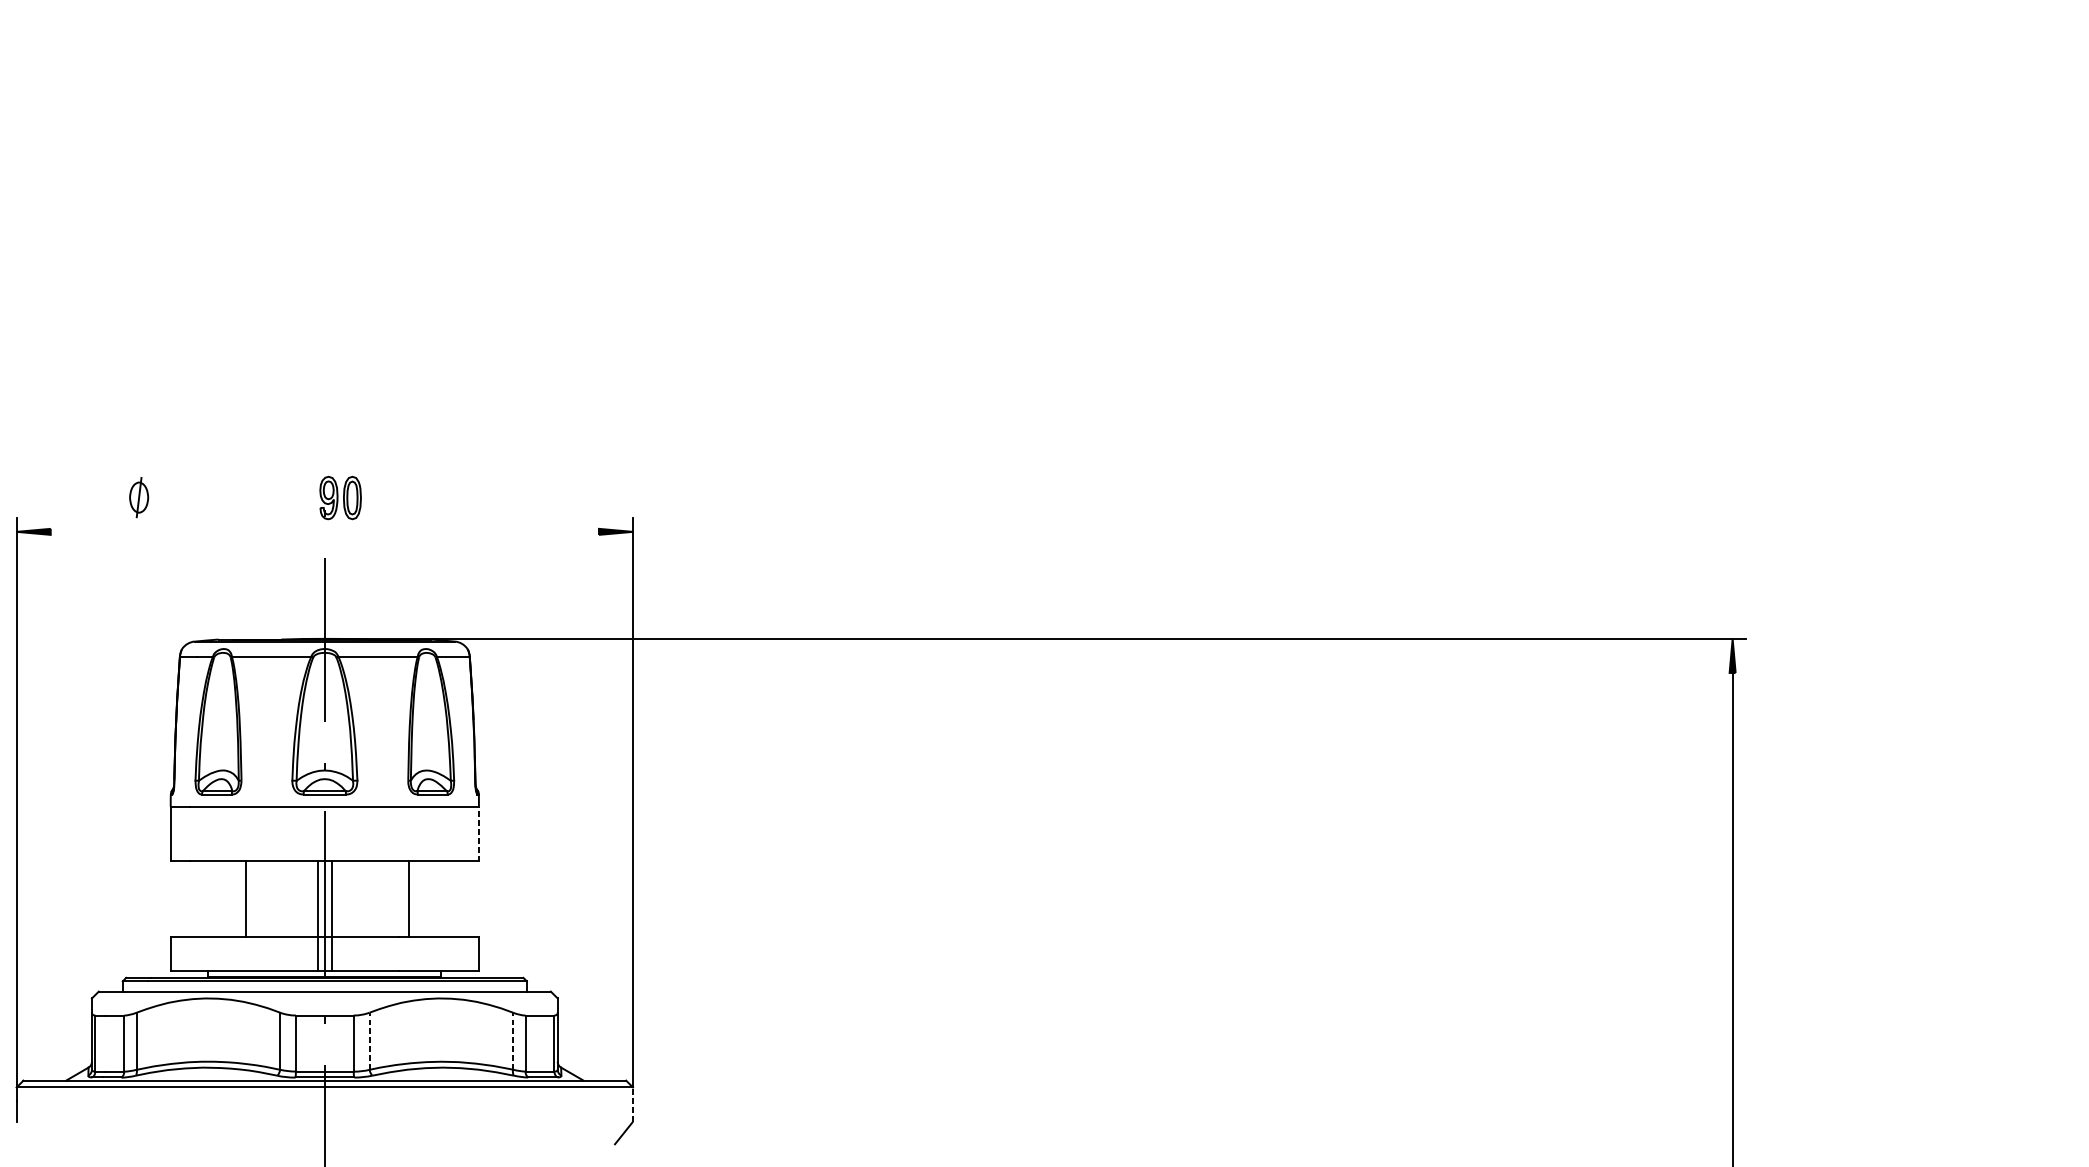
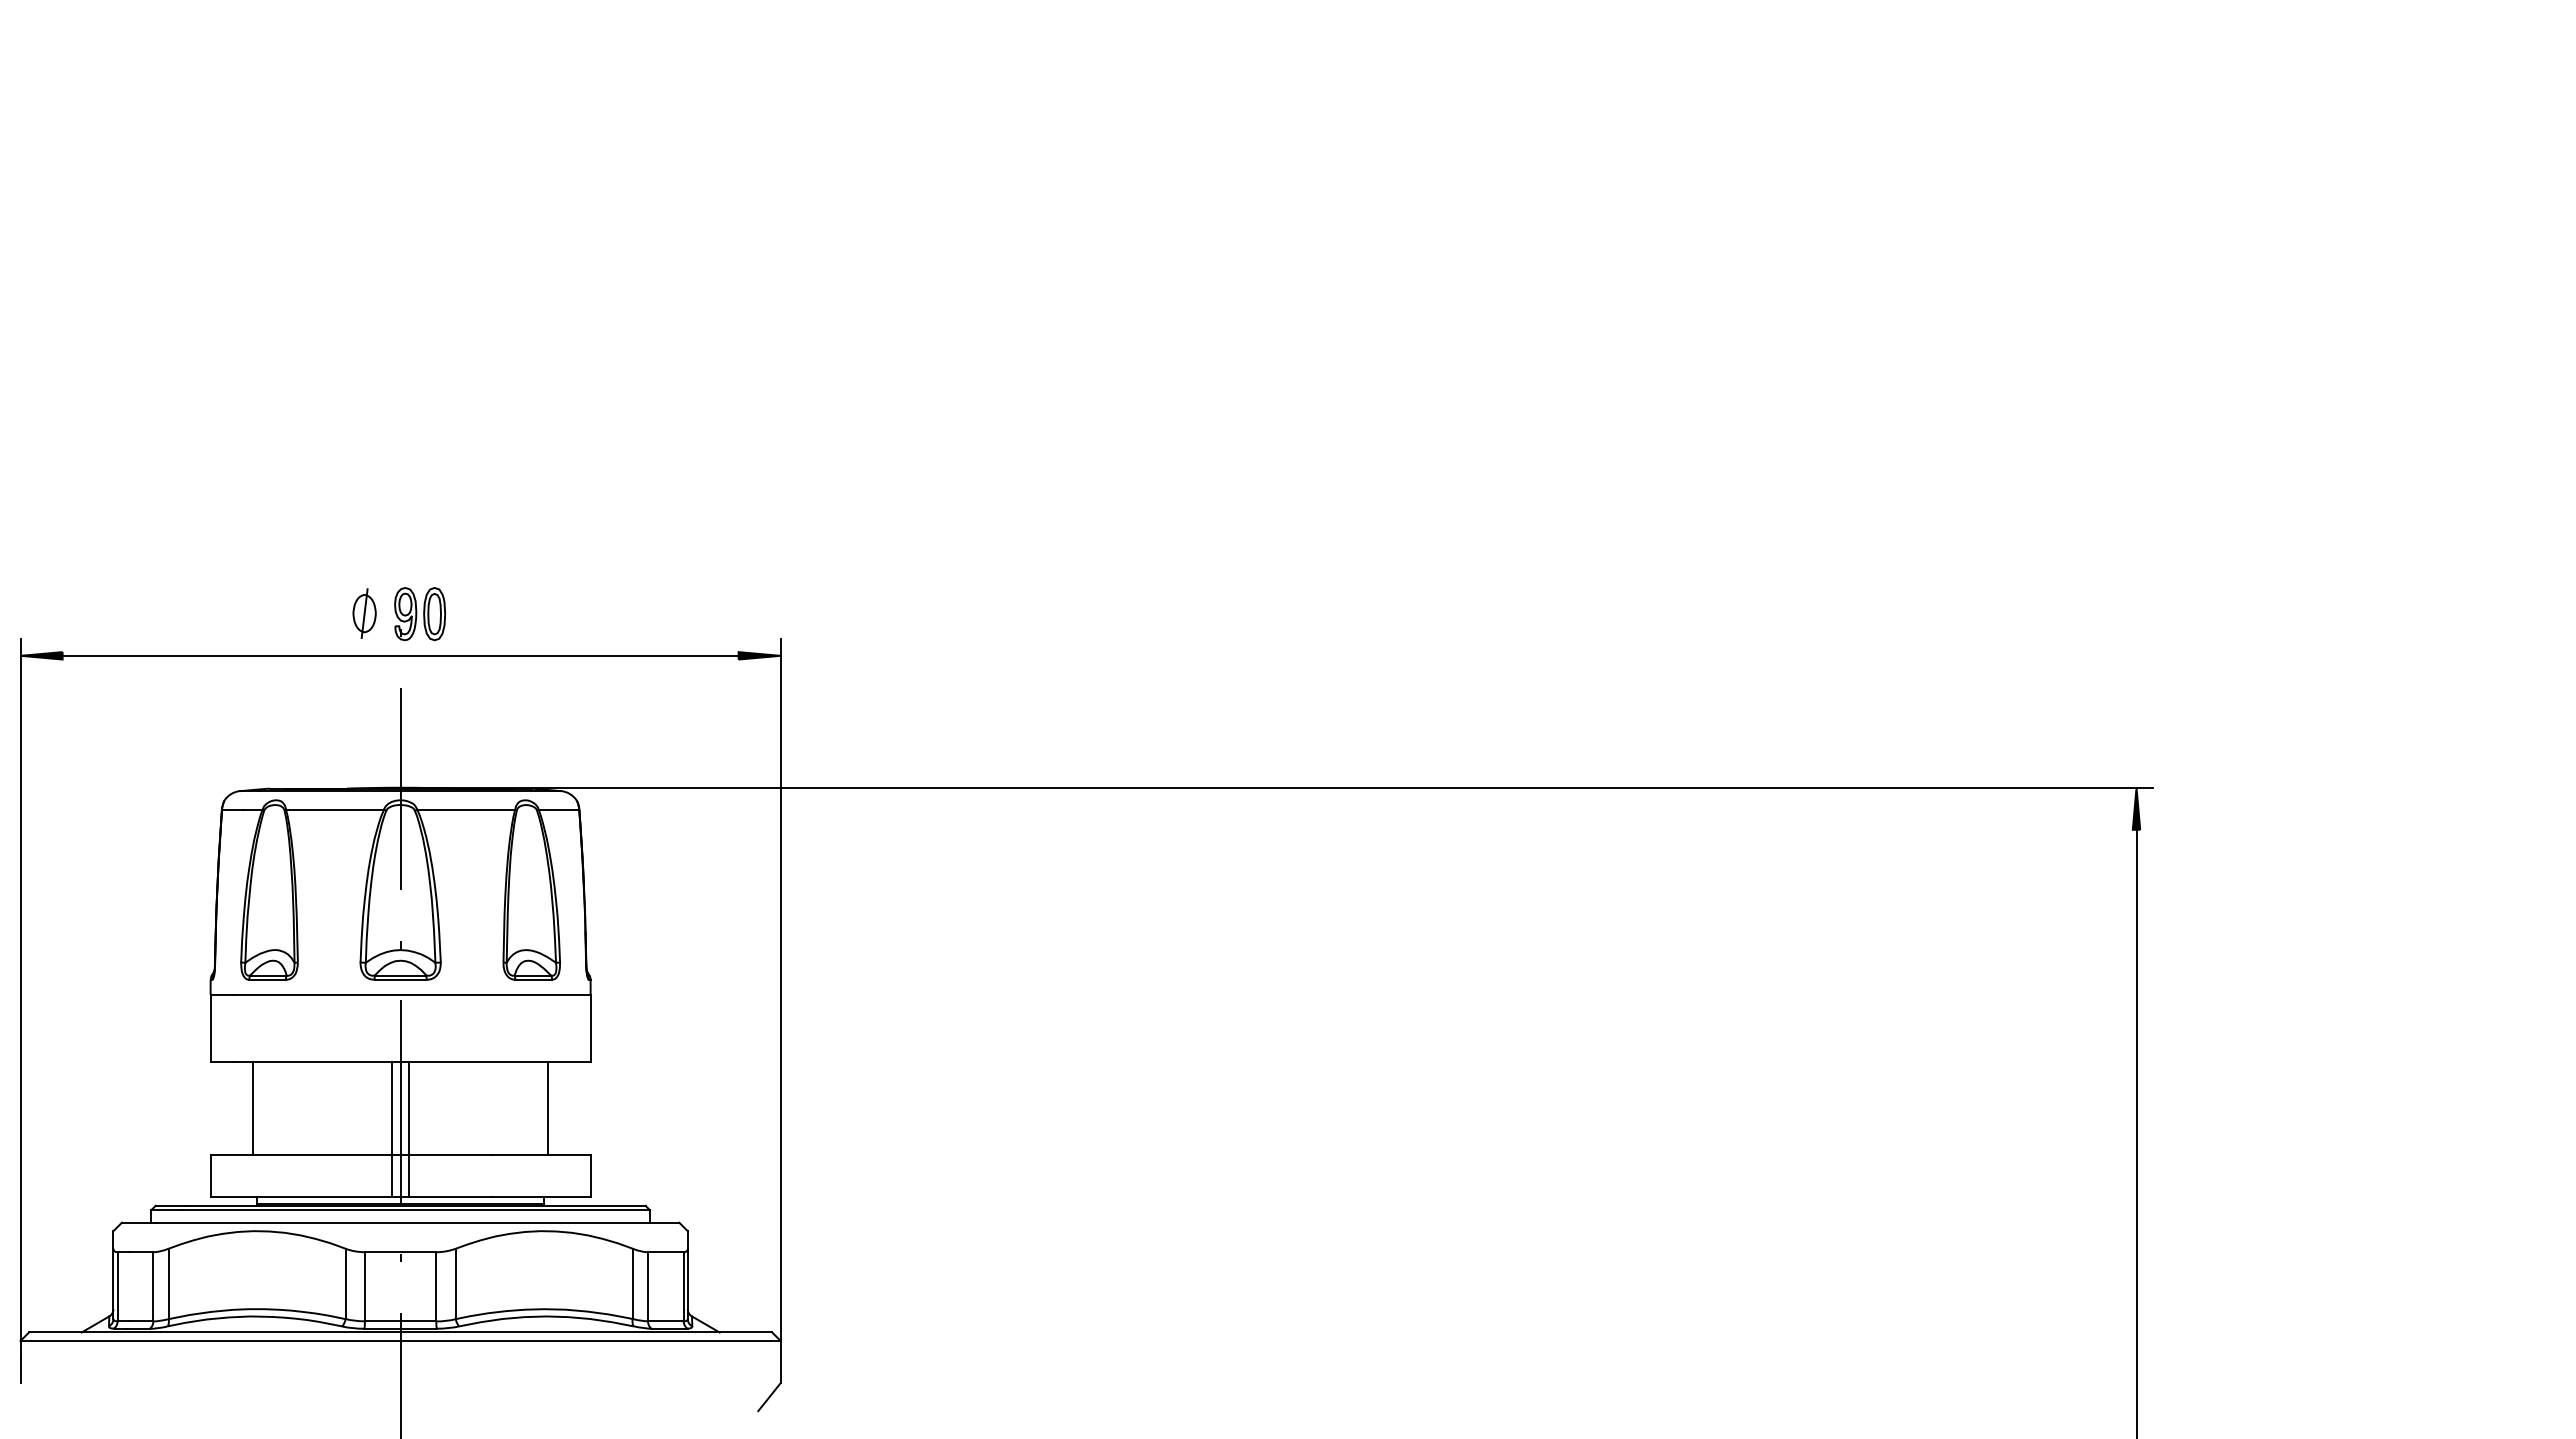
part: (139, 497) -> (364, 613), moved
line: (324, 531) -> (400, 655), added
line: (478, 834) -> (590, 1028), dashed -> solid
line: (245, 898) -> (252, 1108), moved
line: (409, 898) -> (548, 1108), moved
line: (369, 1040) -> (455, 1283), dashed -> solid
line: (512, 1040) -> (632, 1283), dashed -> solid
line: (632, 1104) -> (780, 1361), dashed -> solid

